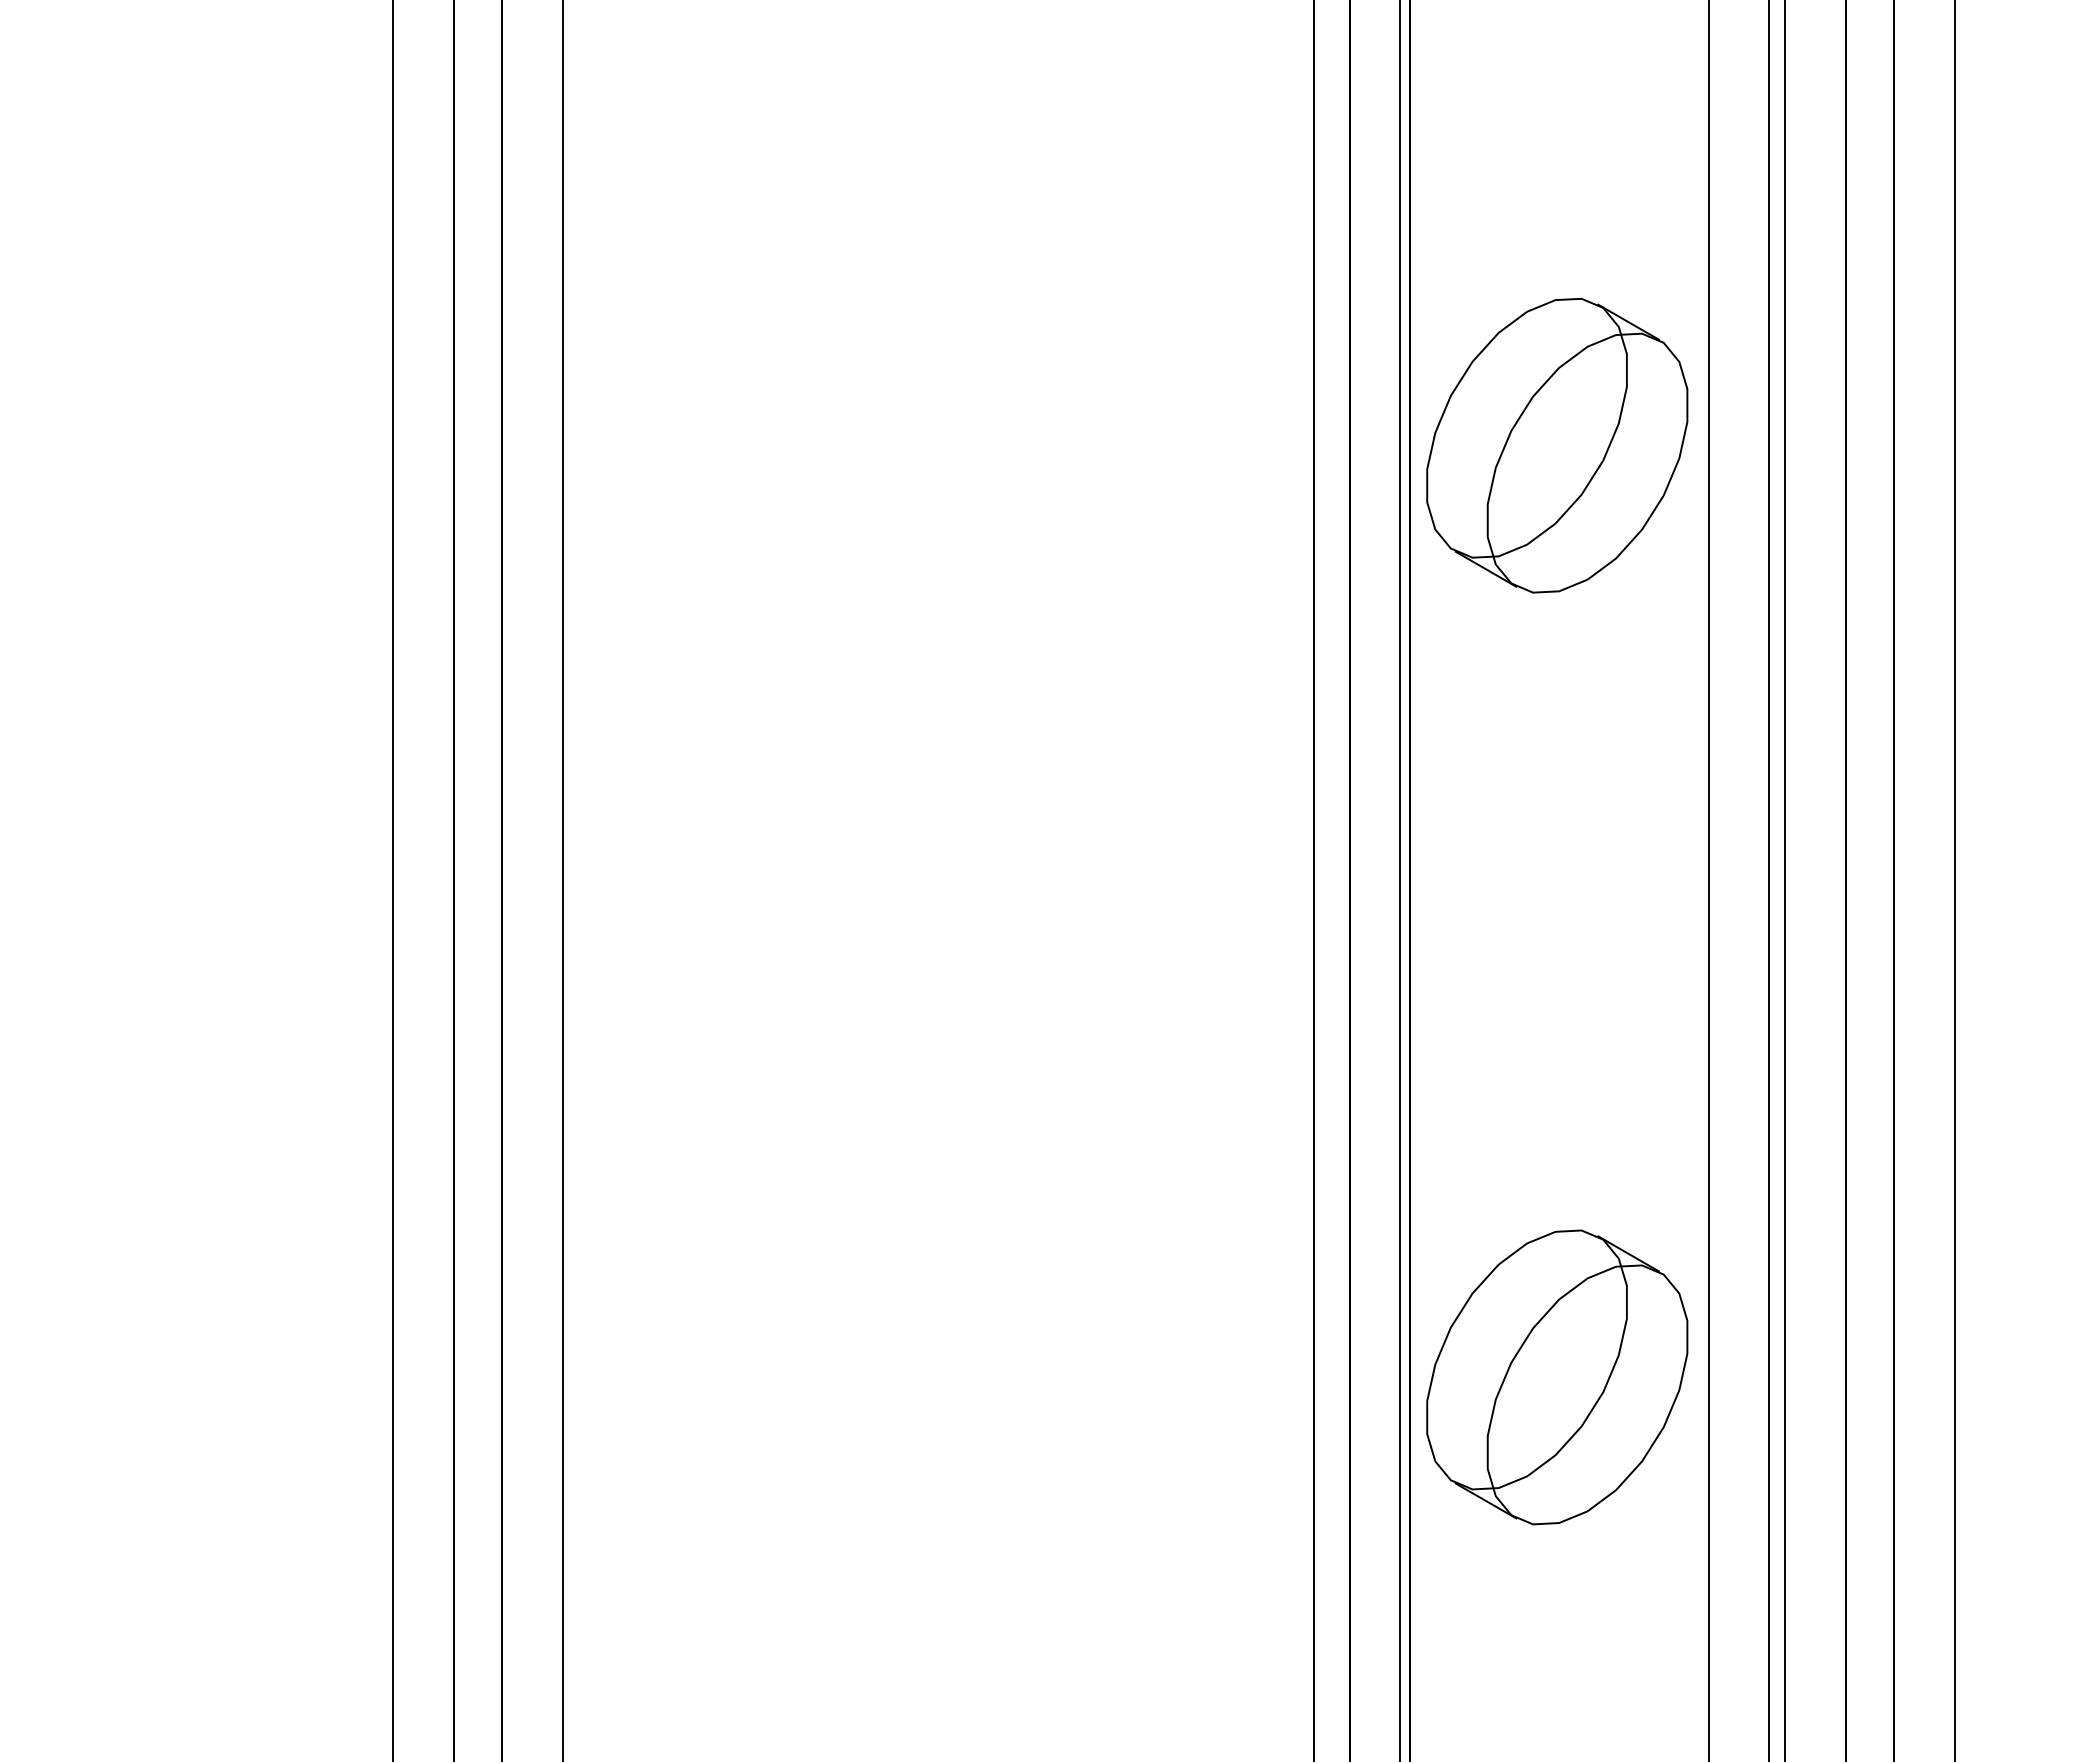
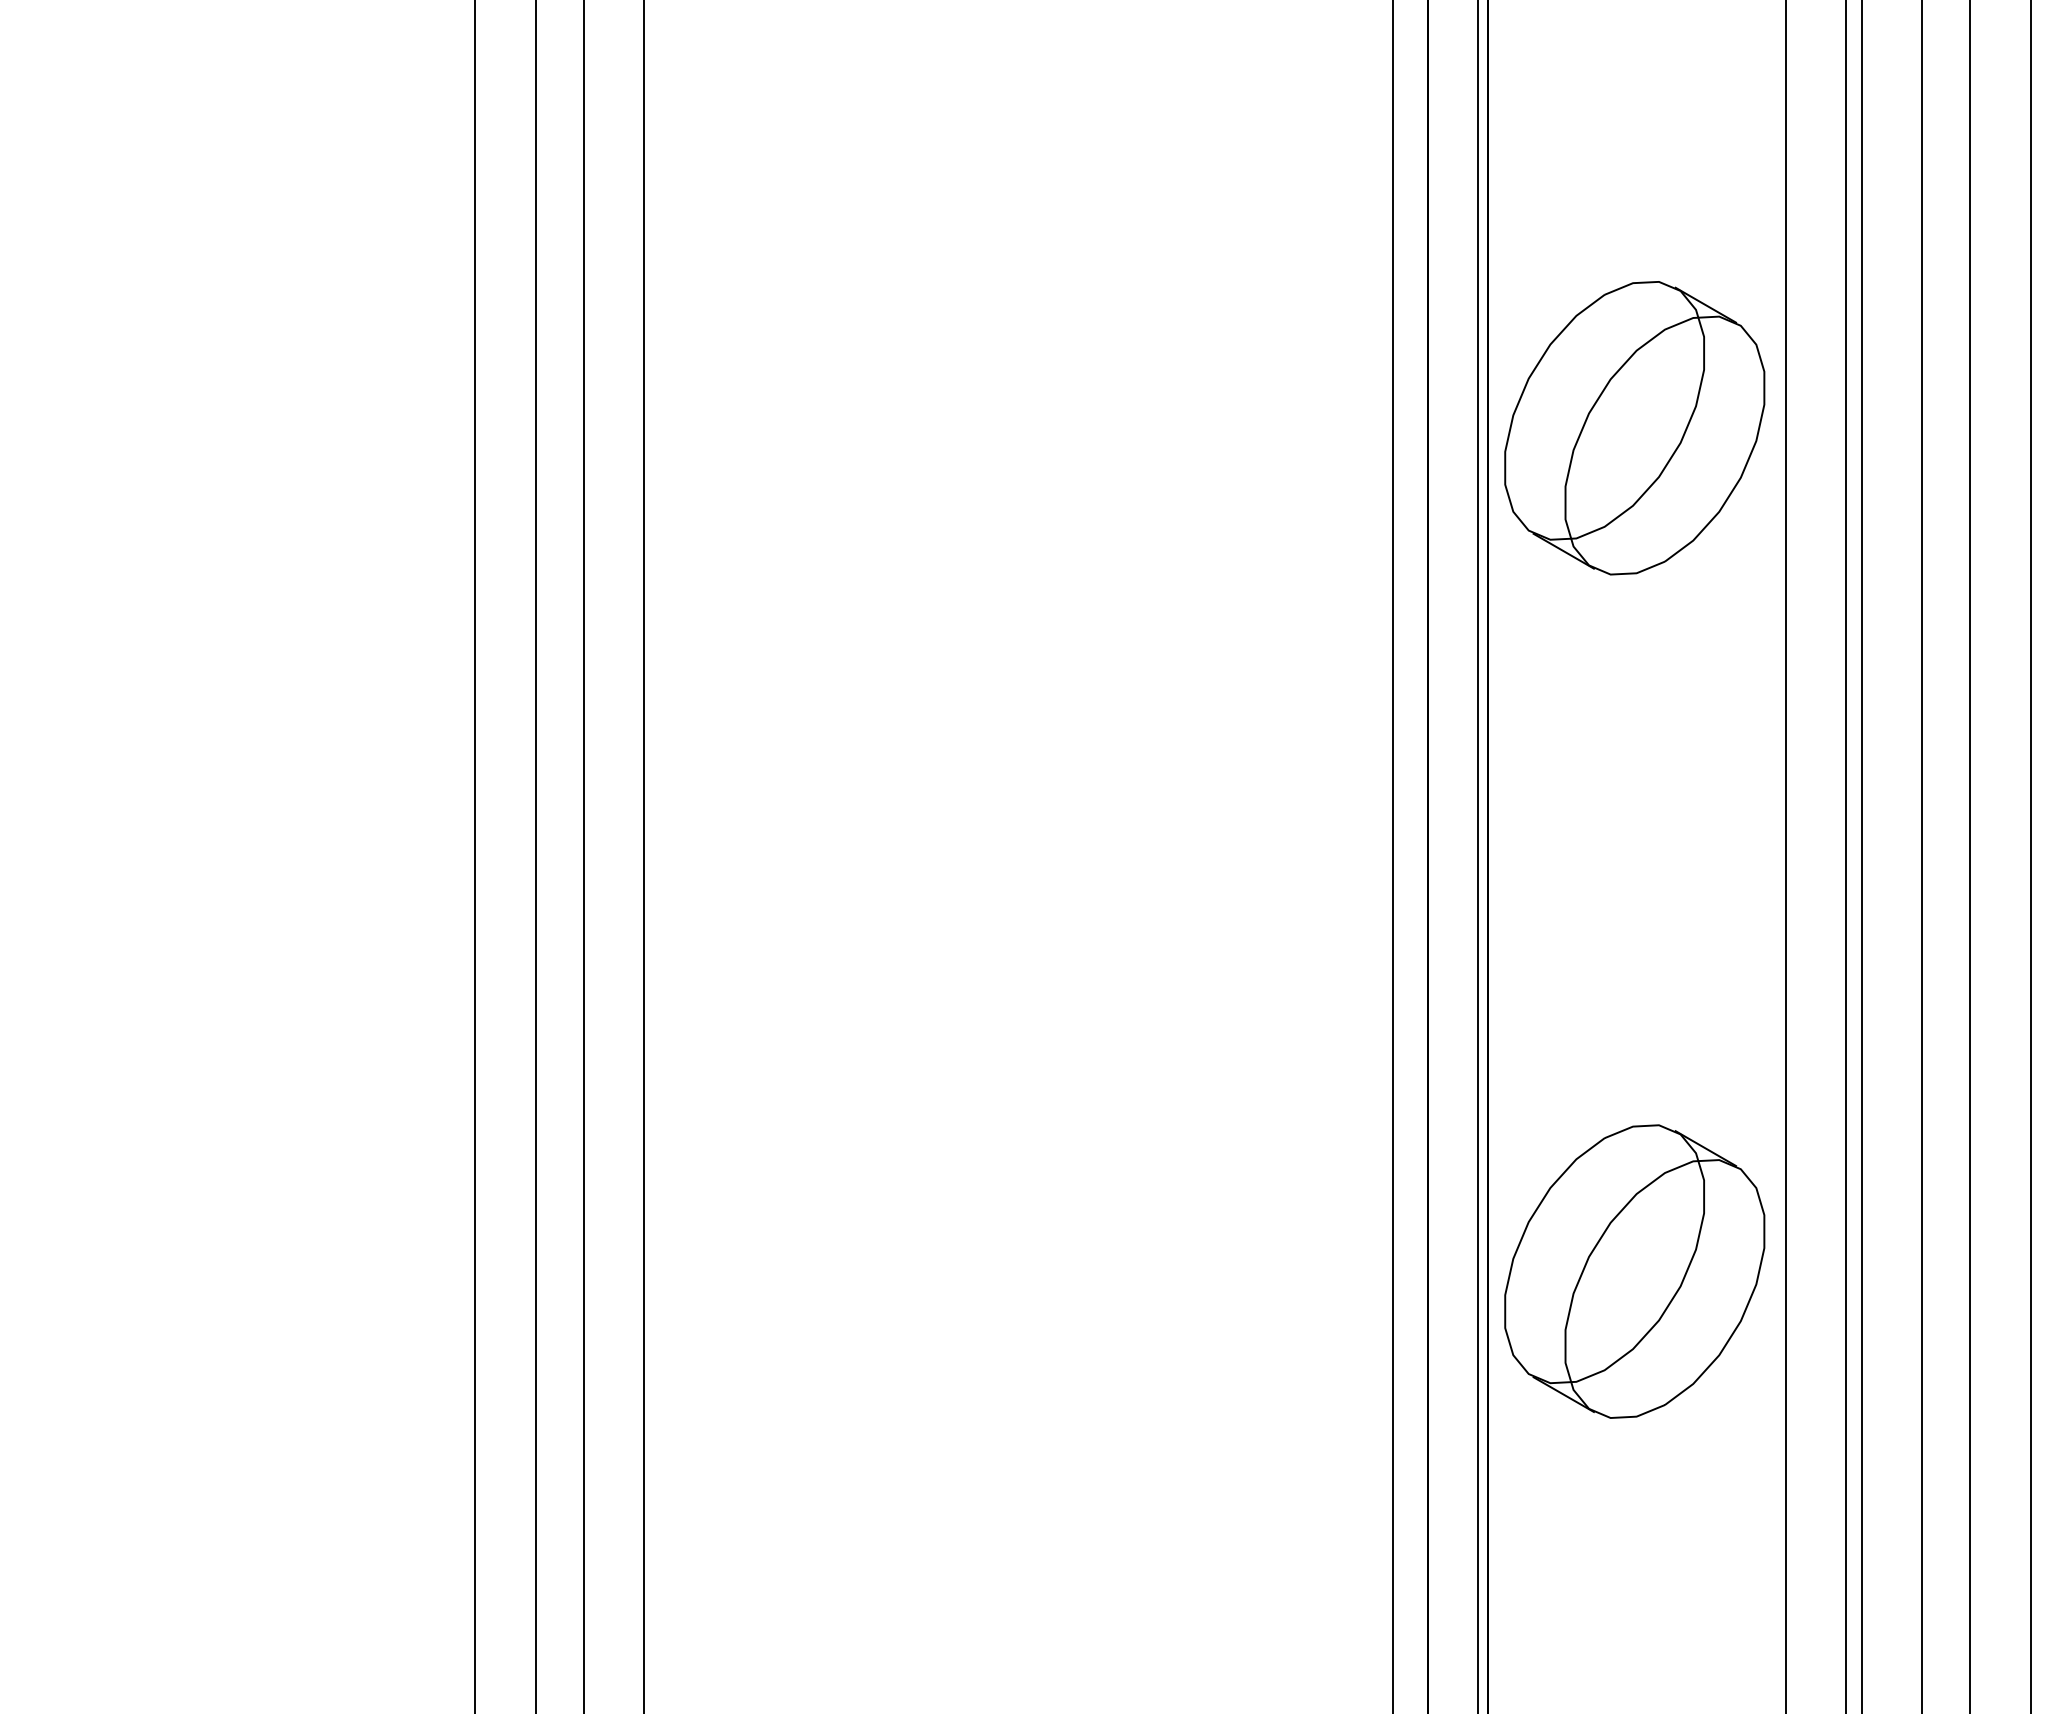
part: (1557, 445) -> (1634, 427), moved

